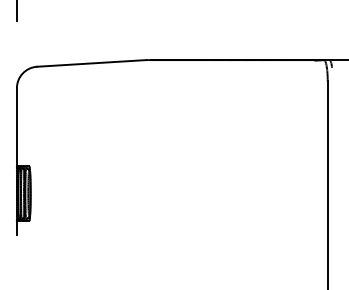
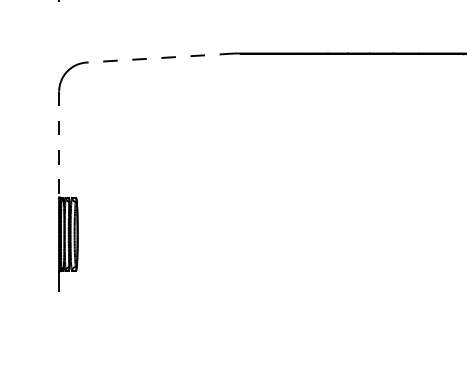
line: (91, 63) -> (160, 58), solid -> dashed
line: (16, 127) -> (58, 144), solid -> dashed

